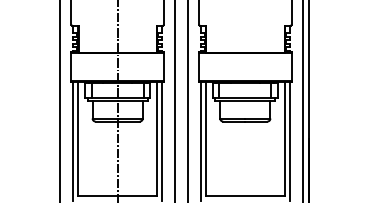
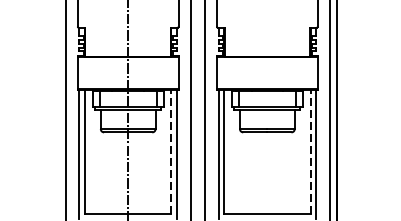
line: (157, 138) -> (171, 150), solid -> dashed
line: (285, 138) -> (311, 150), solid -> dashed

